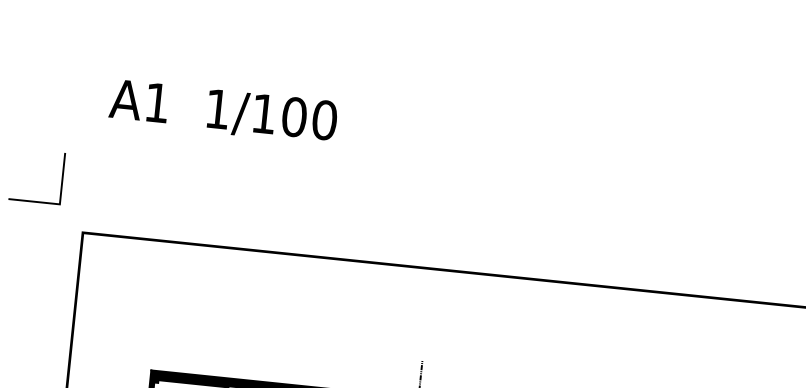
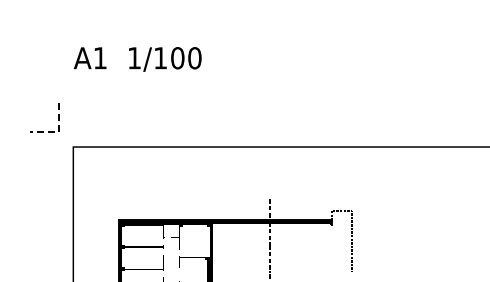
text: (222, 111) -> (137, 59), moved
line: (59, 204) -> (58, 132), solid -> dashed

